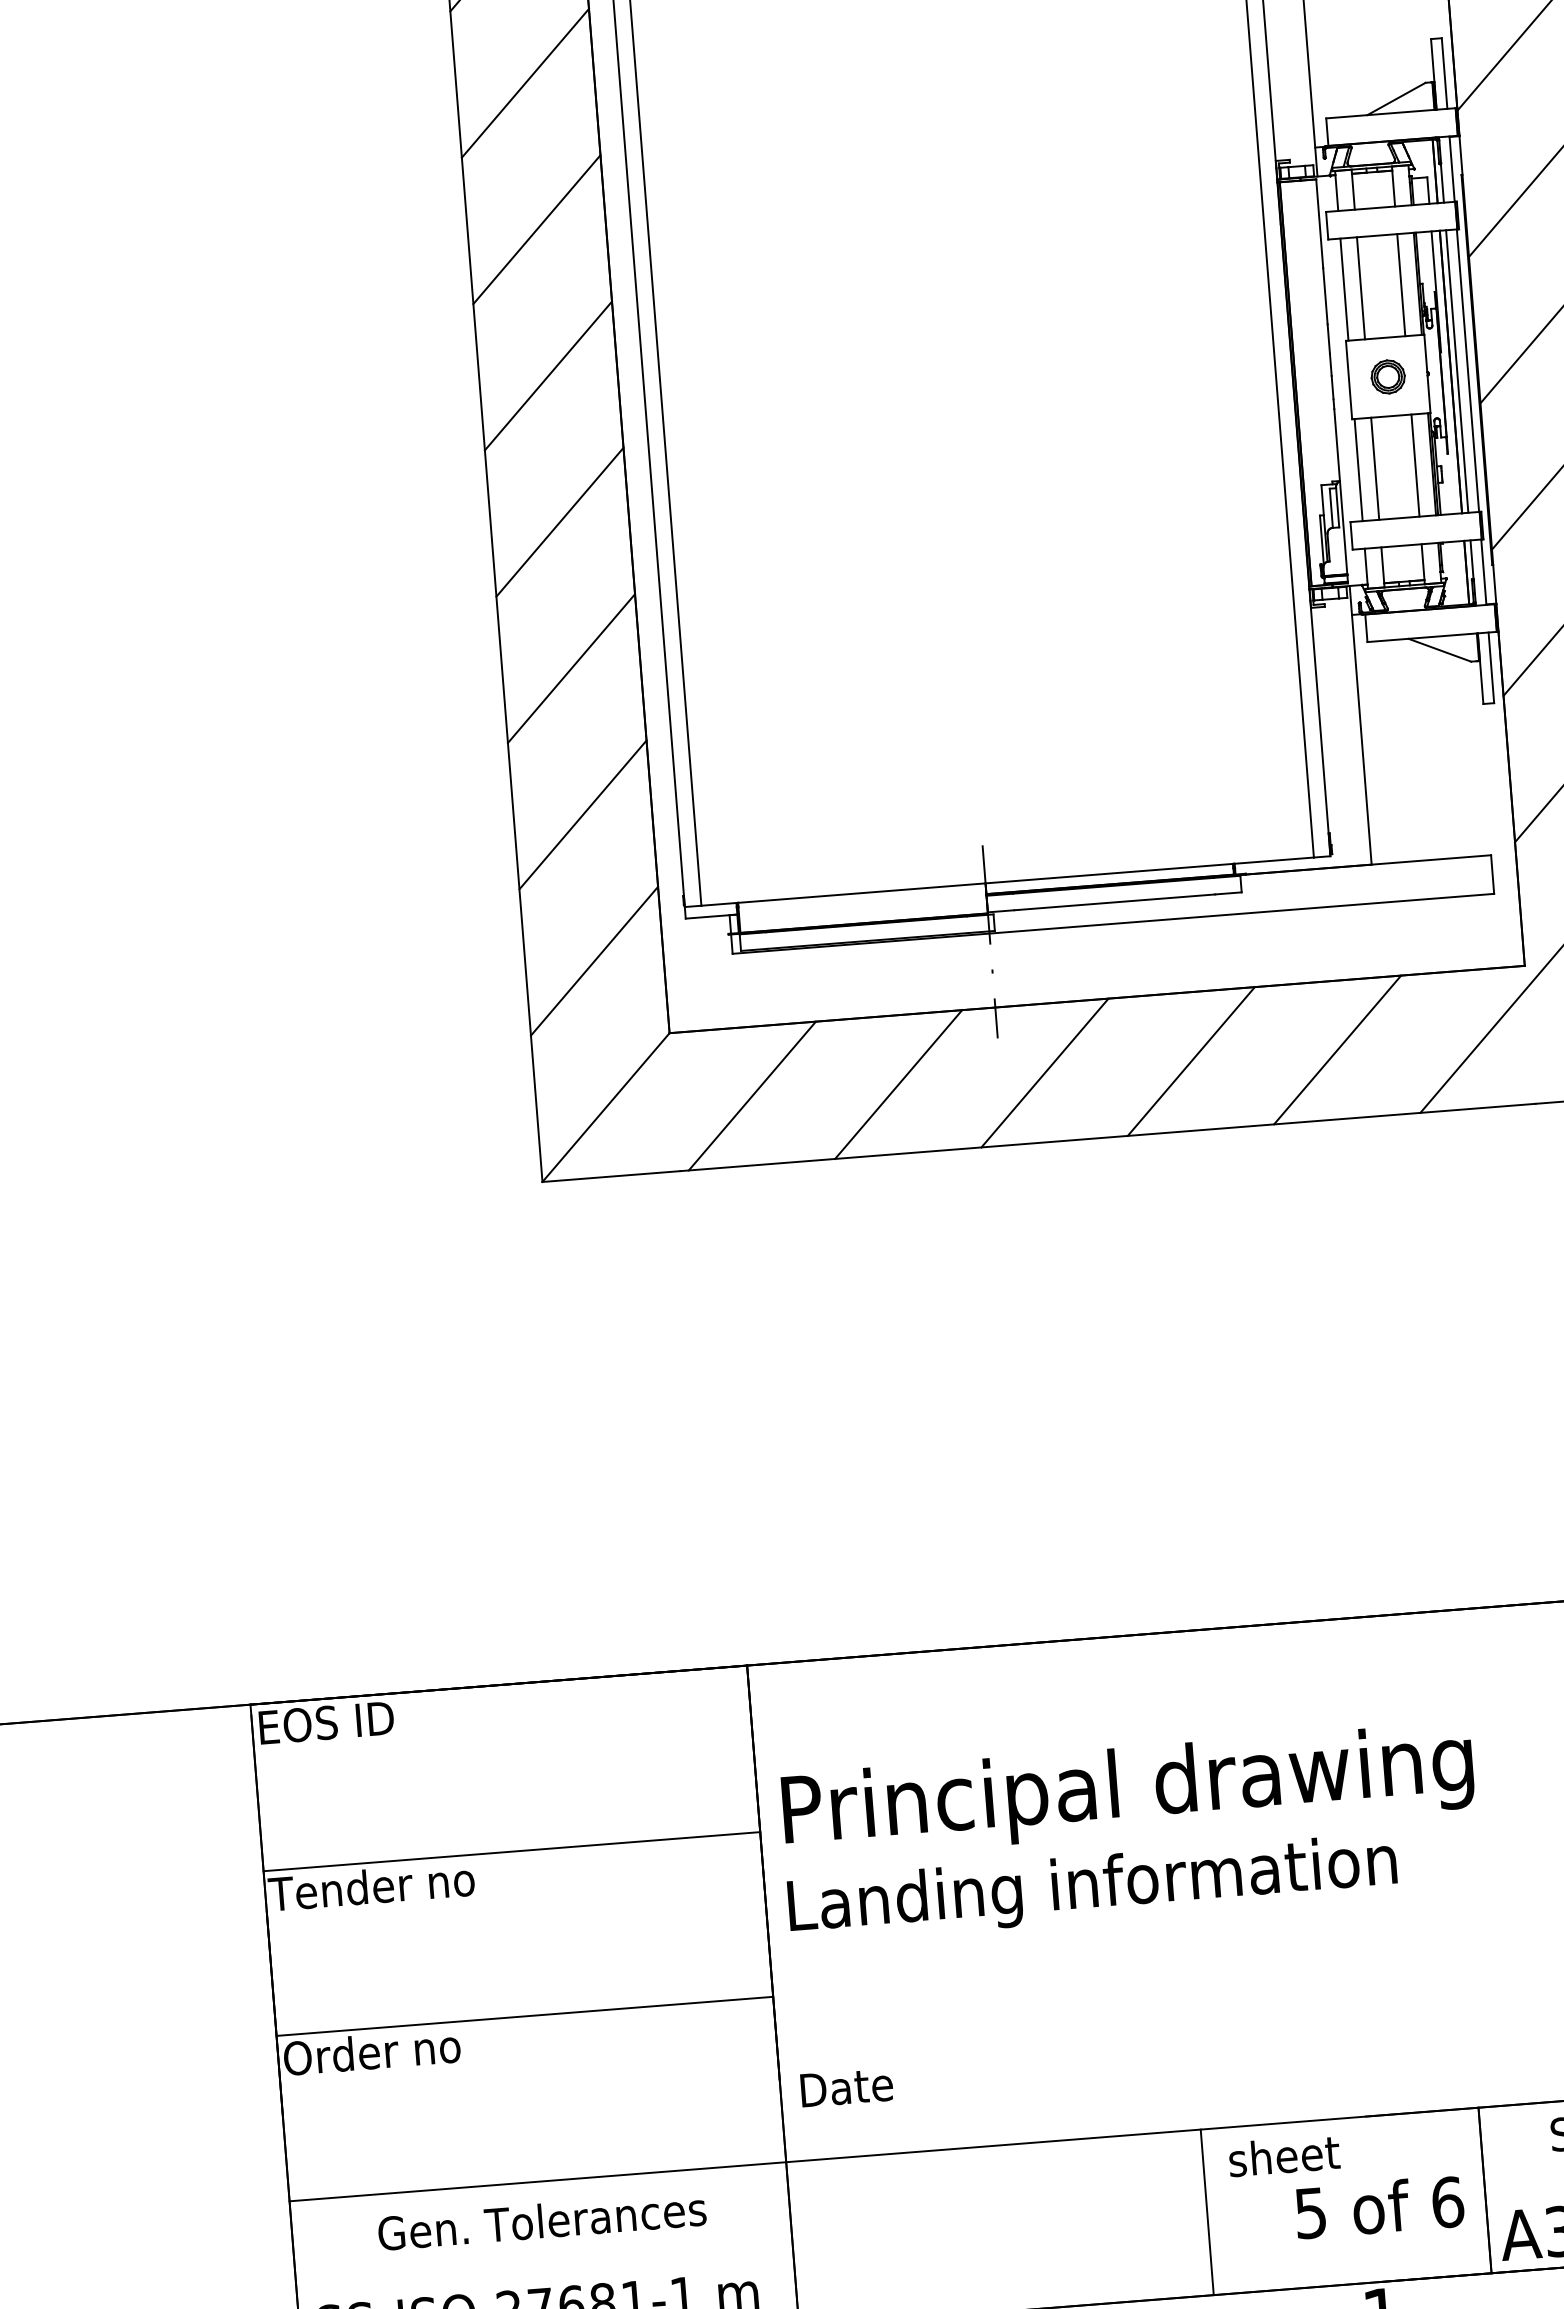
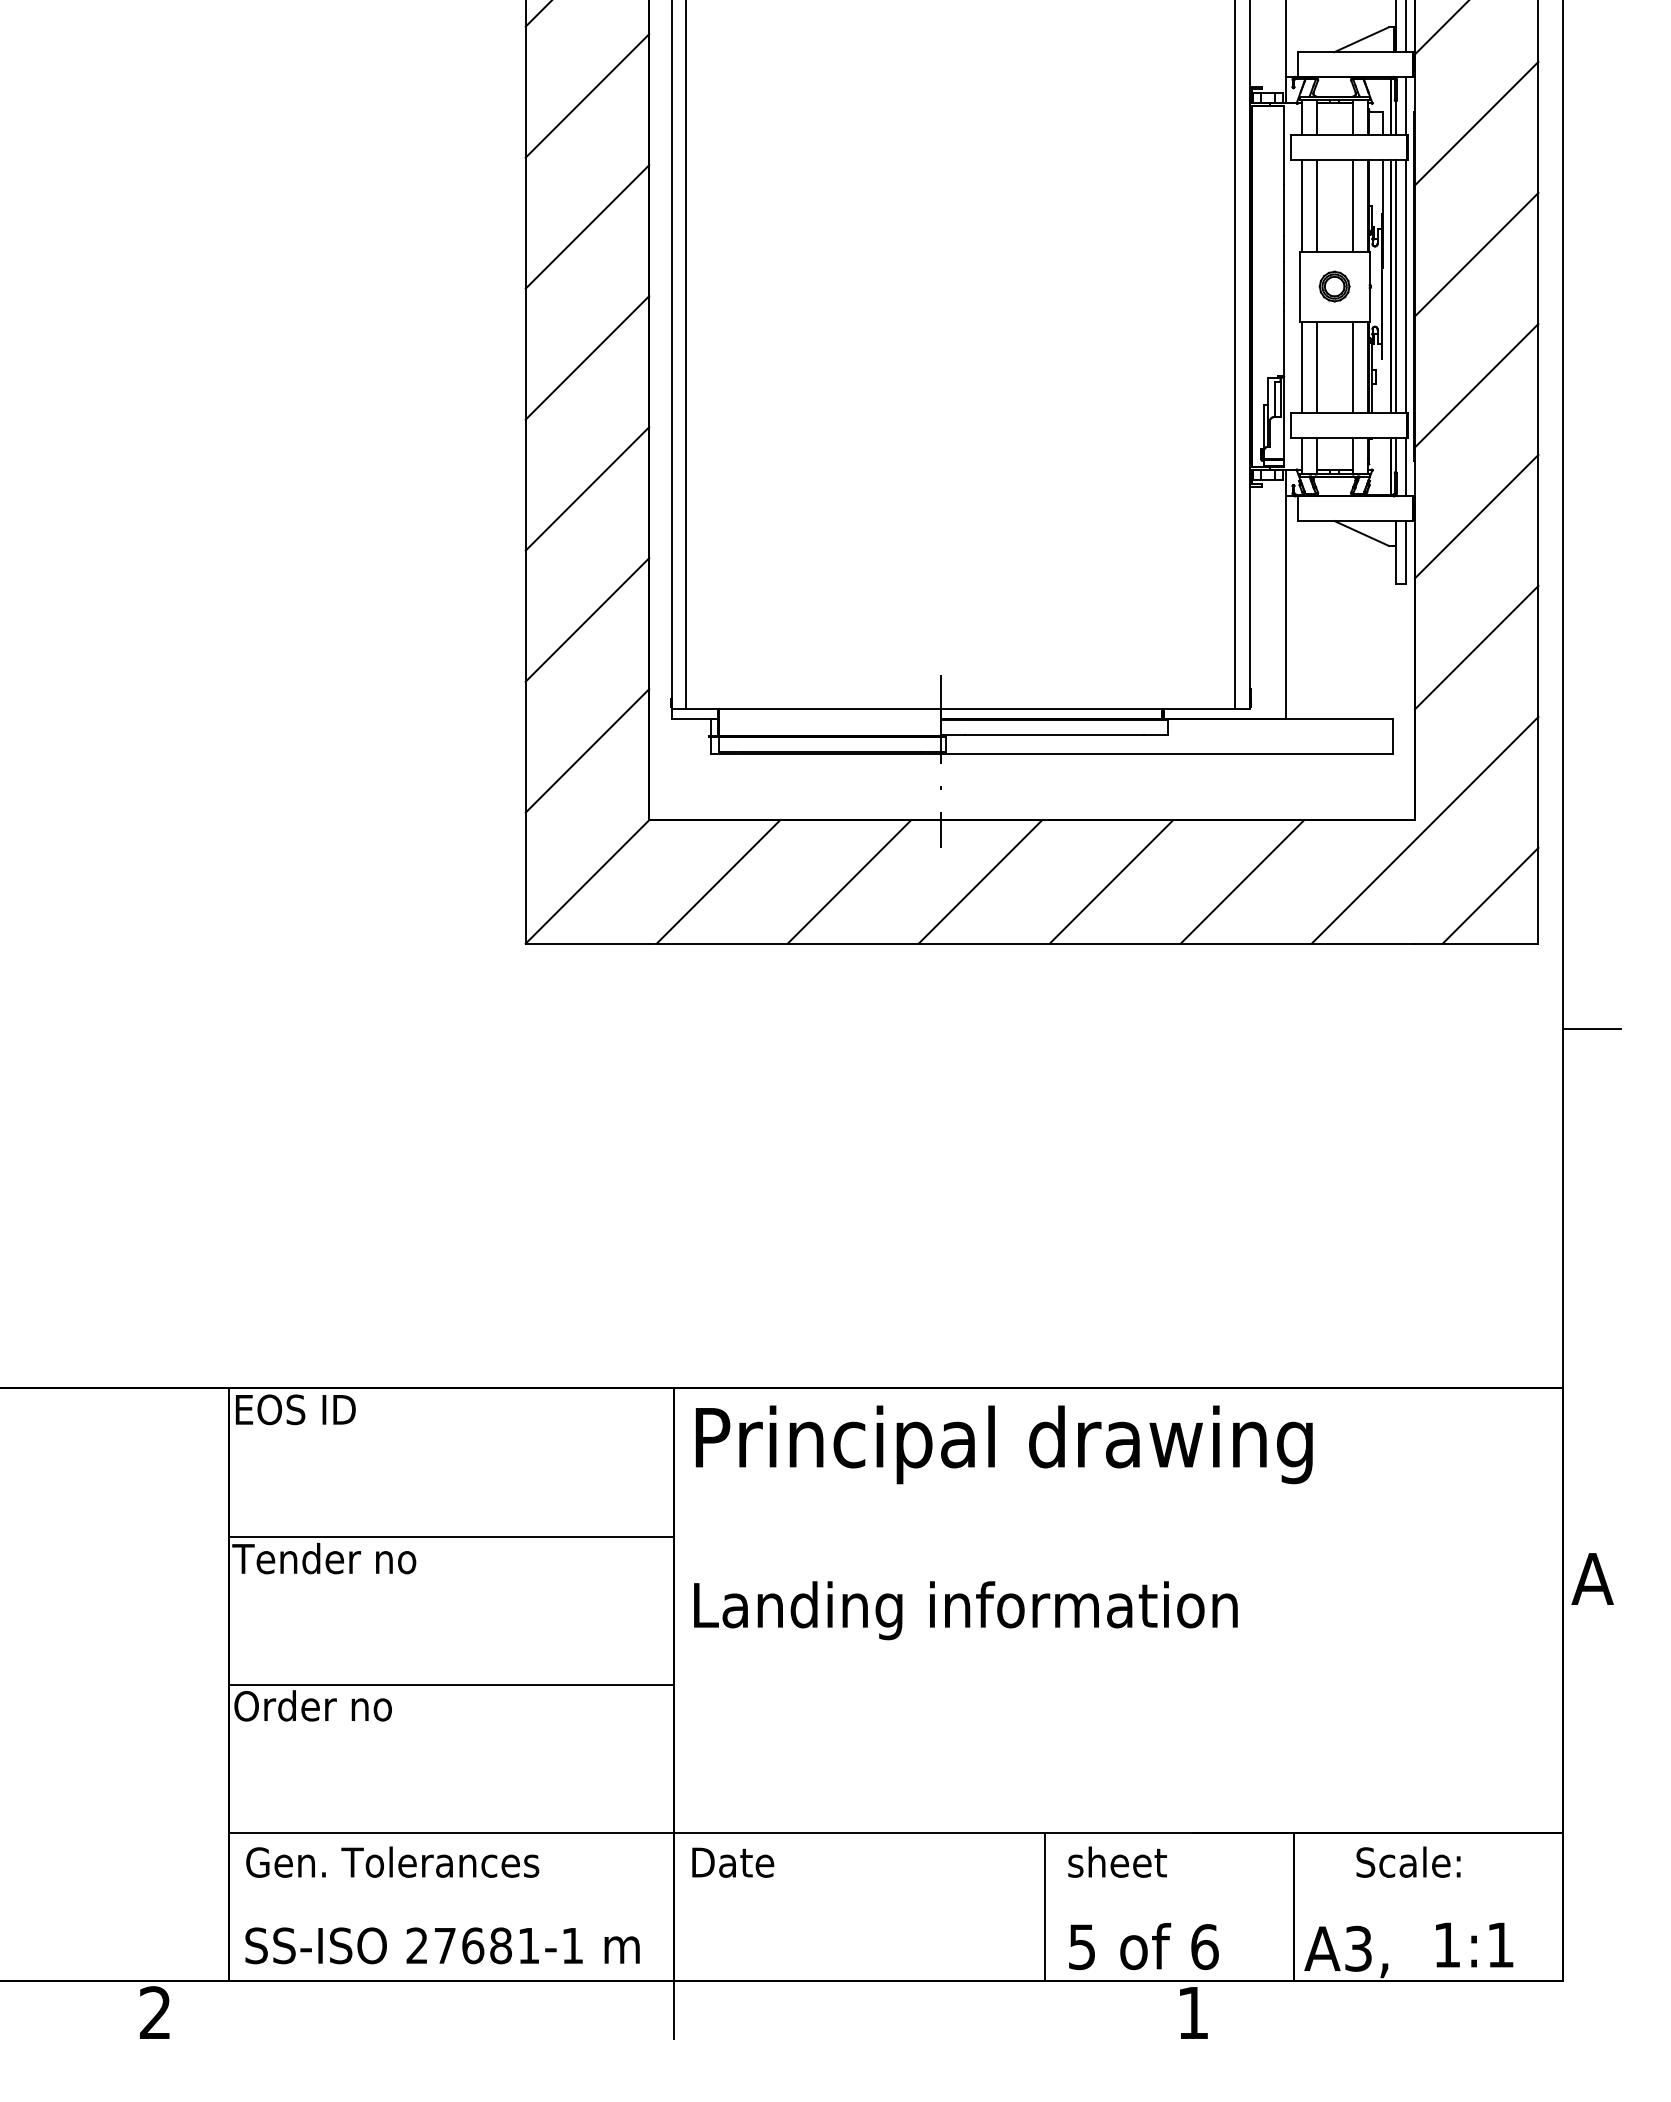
text: (1127, 1790) -> (1003, 1444), moved
text: (847, 2087) -> (733, 1862), moved
text: (1379, 2207) -> (1143, 1946), moved
text: (541, 2220) -> (392, 1861), moved

